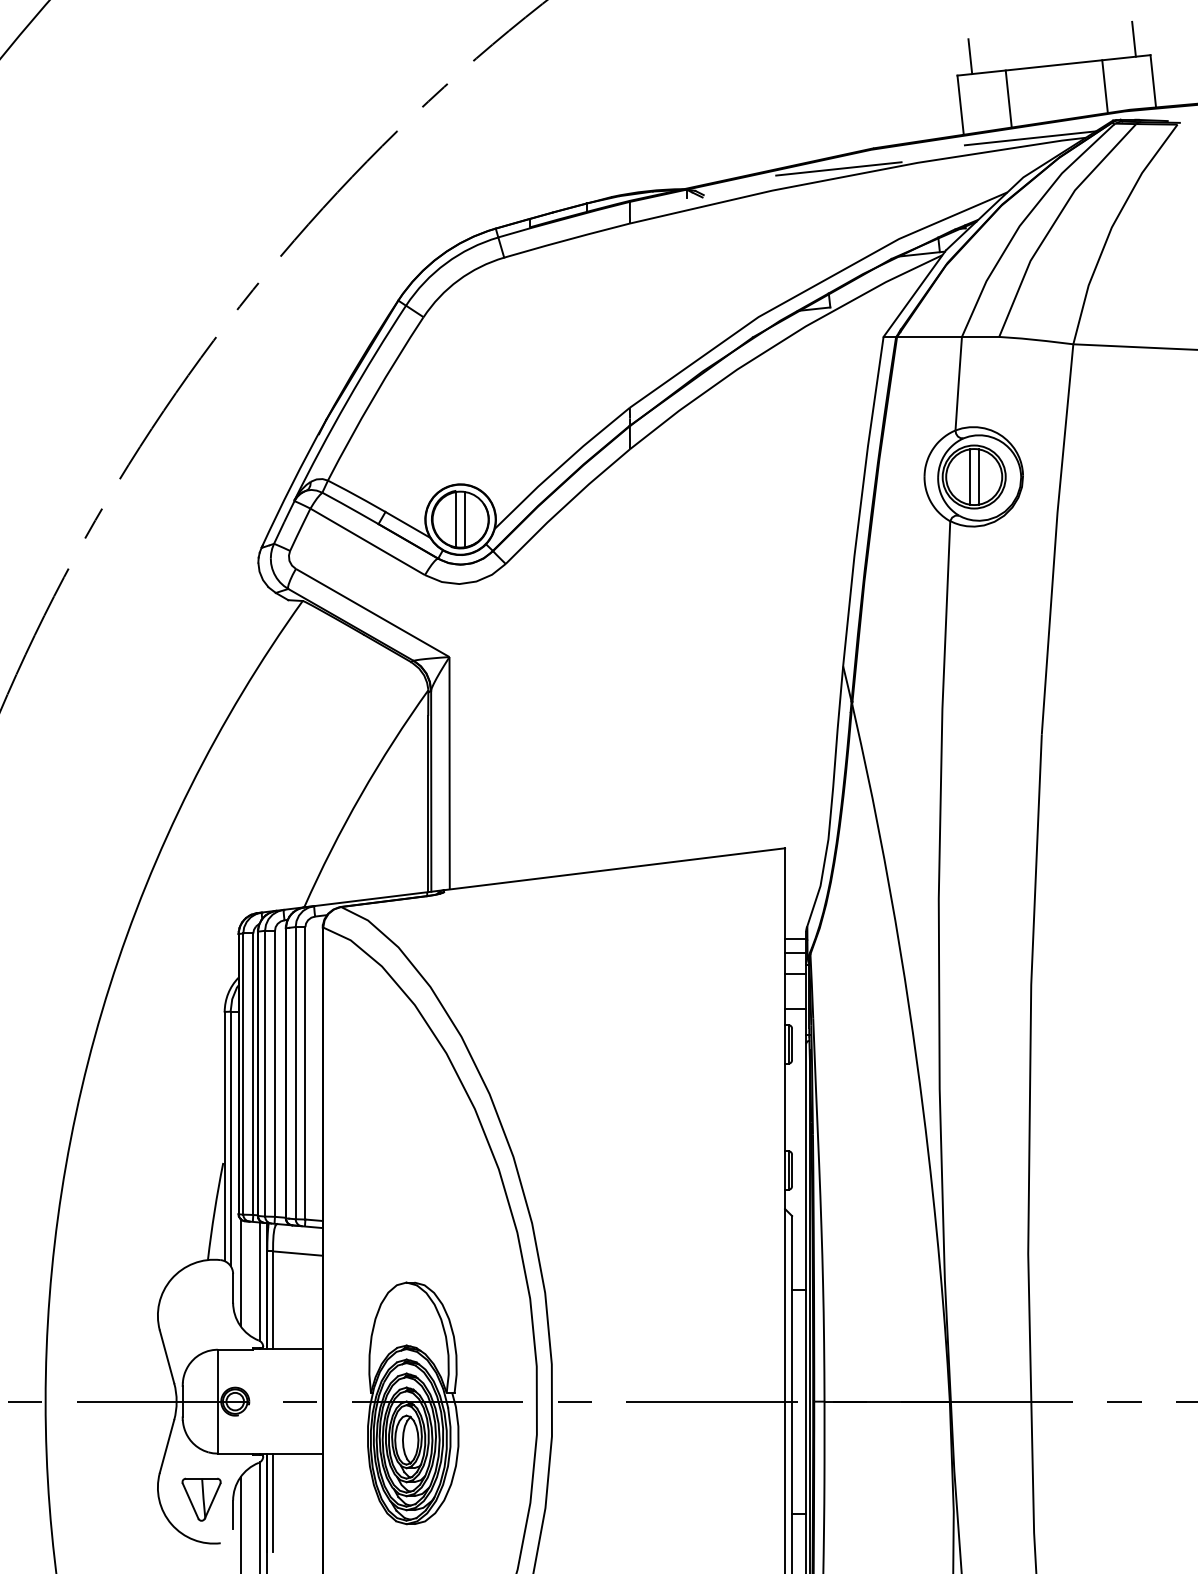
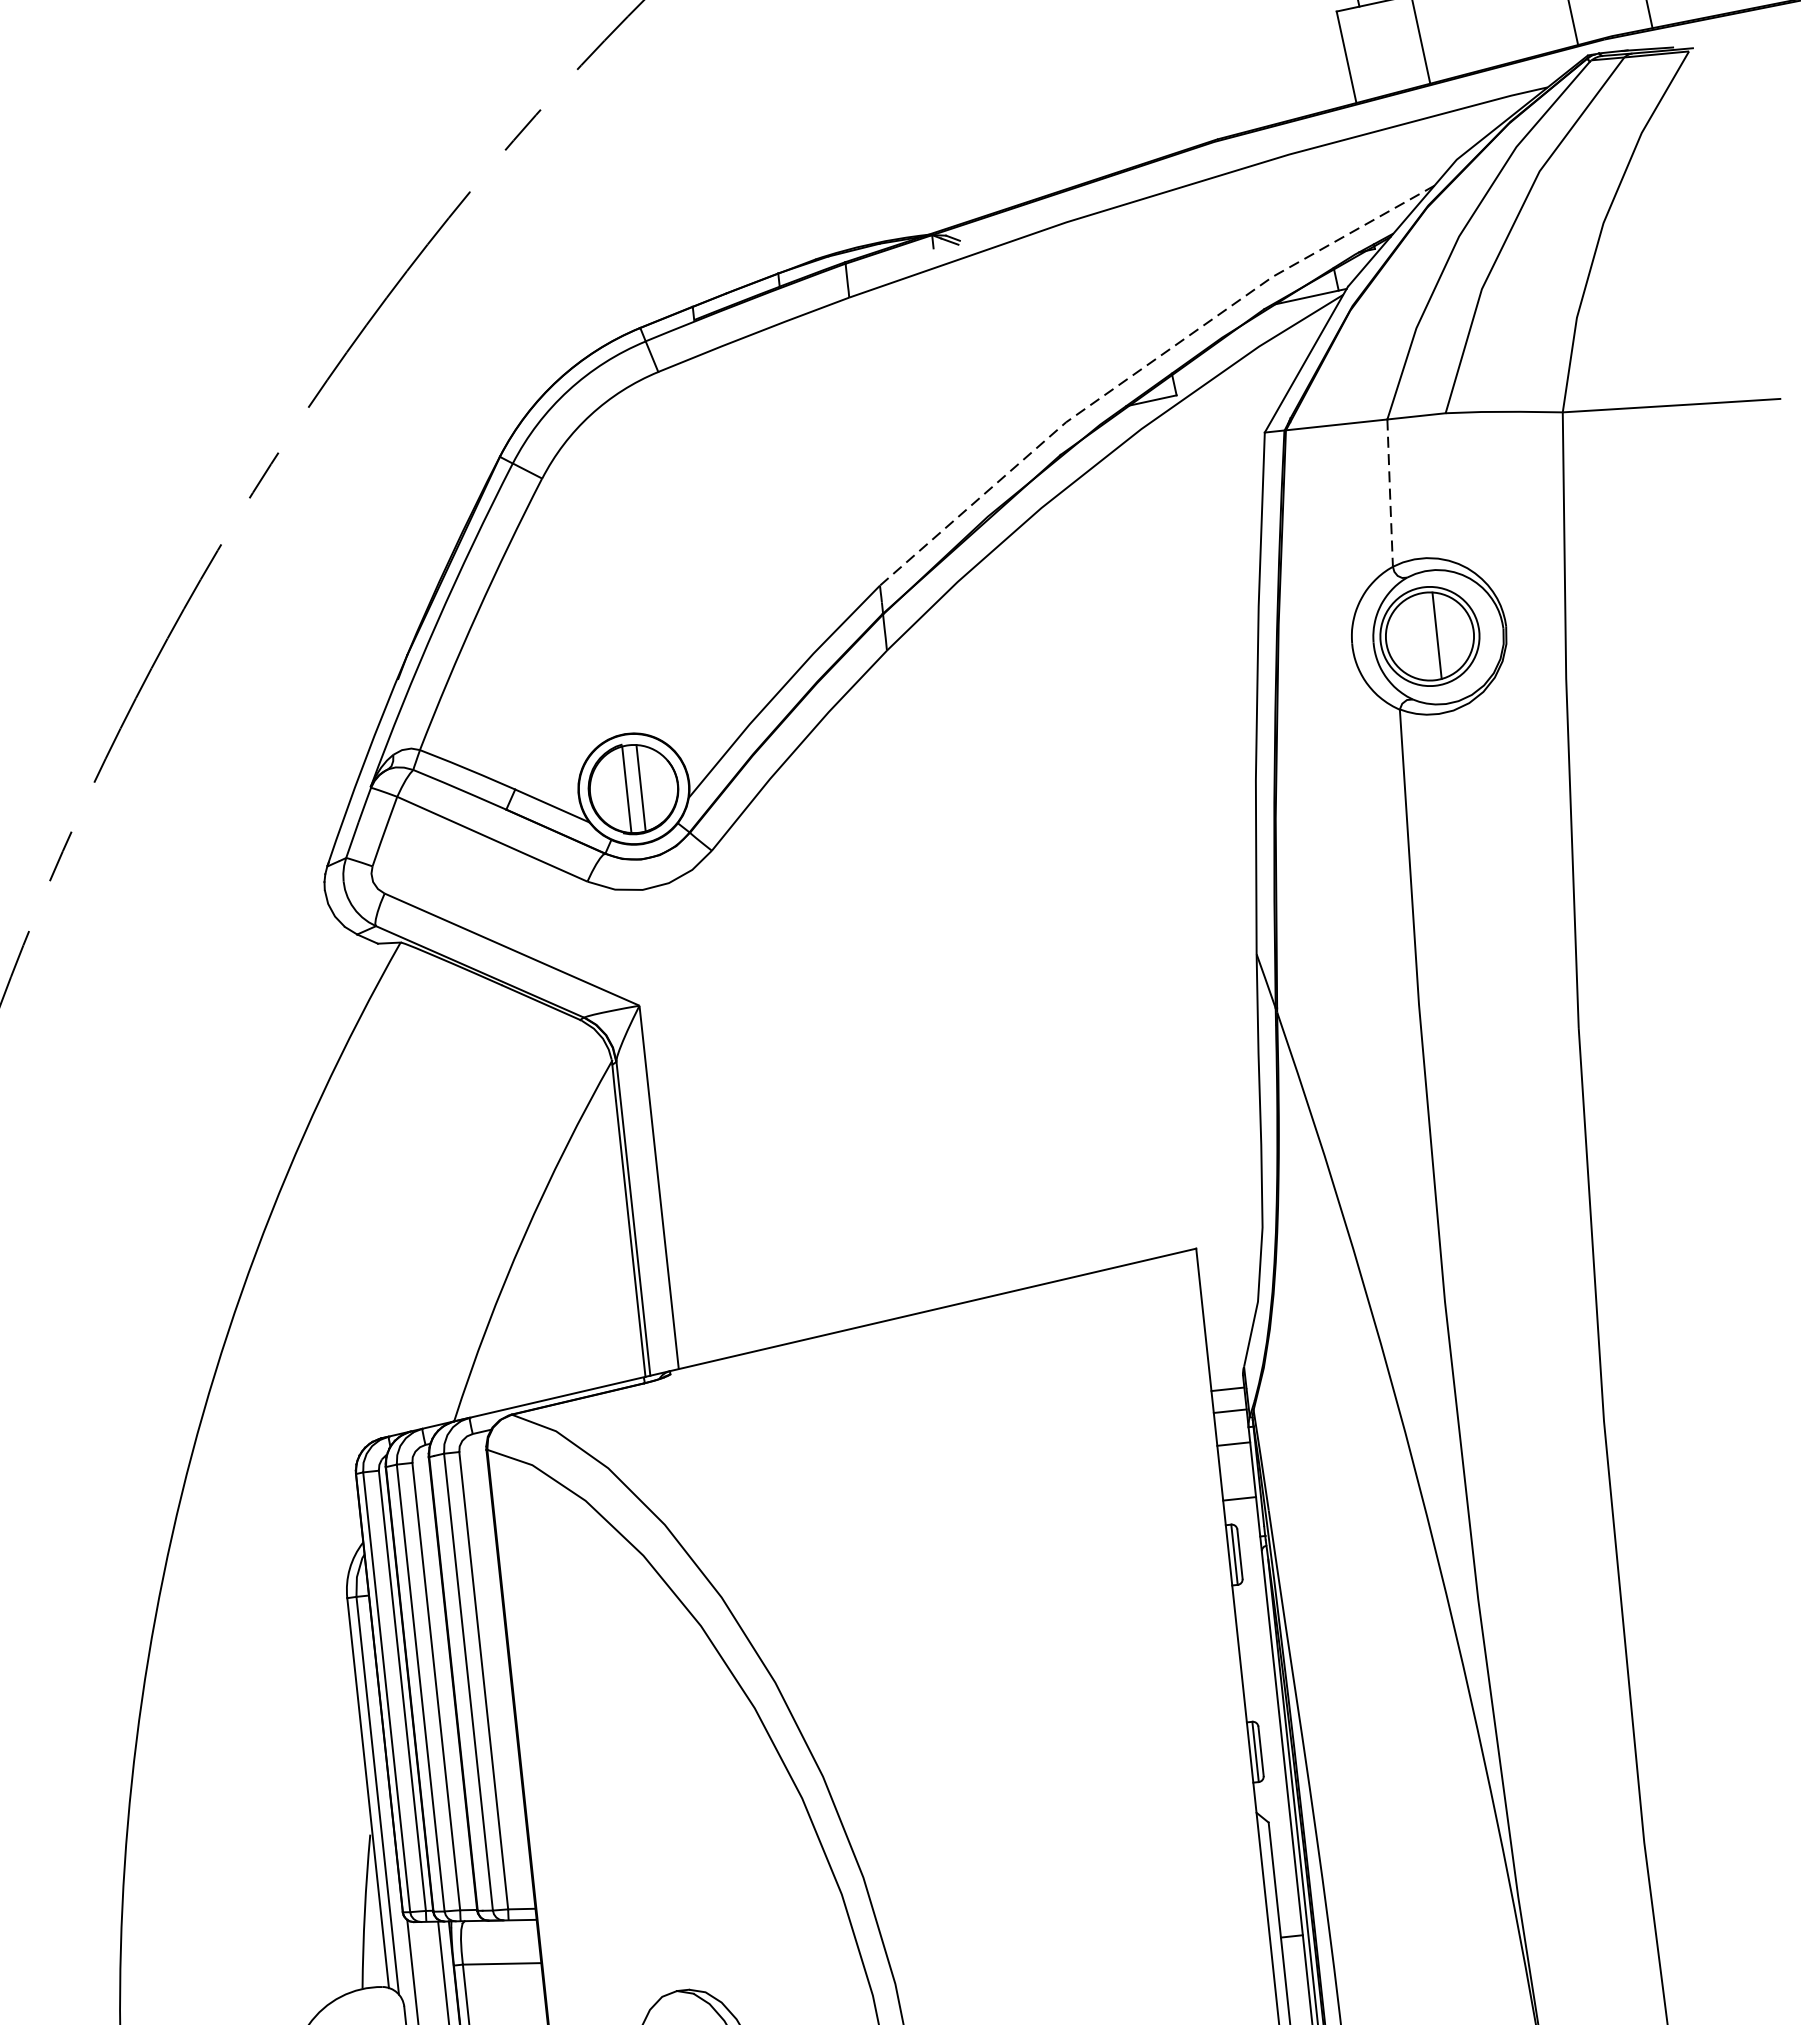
line: (1029, 138) -> (1459, 97), removed
line: (838, 168) -> (1166, 176), removed
line: (811, 287) -> (1143, 367), solid -> dashed
line: (958, 383) -> (1389, 492), solid -> dashed
line: (969, 476) -> (1422, 636), removed

